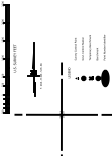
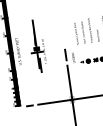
part: (34, 69) -> (37, 45), moved

